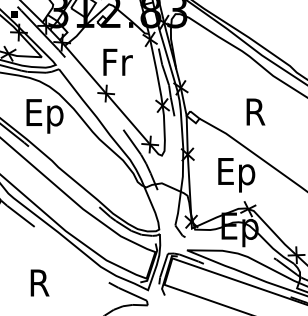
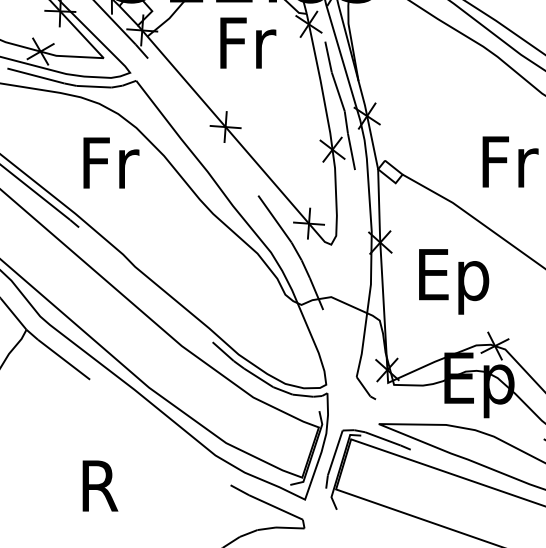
text: (117, 61) -> (247, 41), moved
text: (256, 111) -> (510, 160), R -> Fr
text: (44, 116) -> (108, 170), Ep -> Fr
text: (236, 175) -> (453, 282), moved

